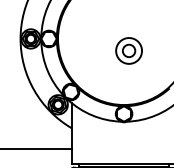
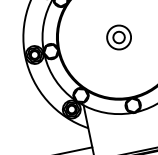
part: (128, 50) -> (118, 37), moved

